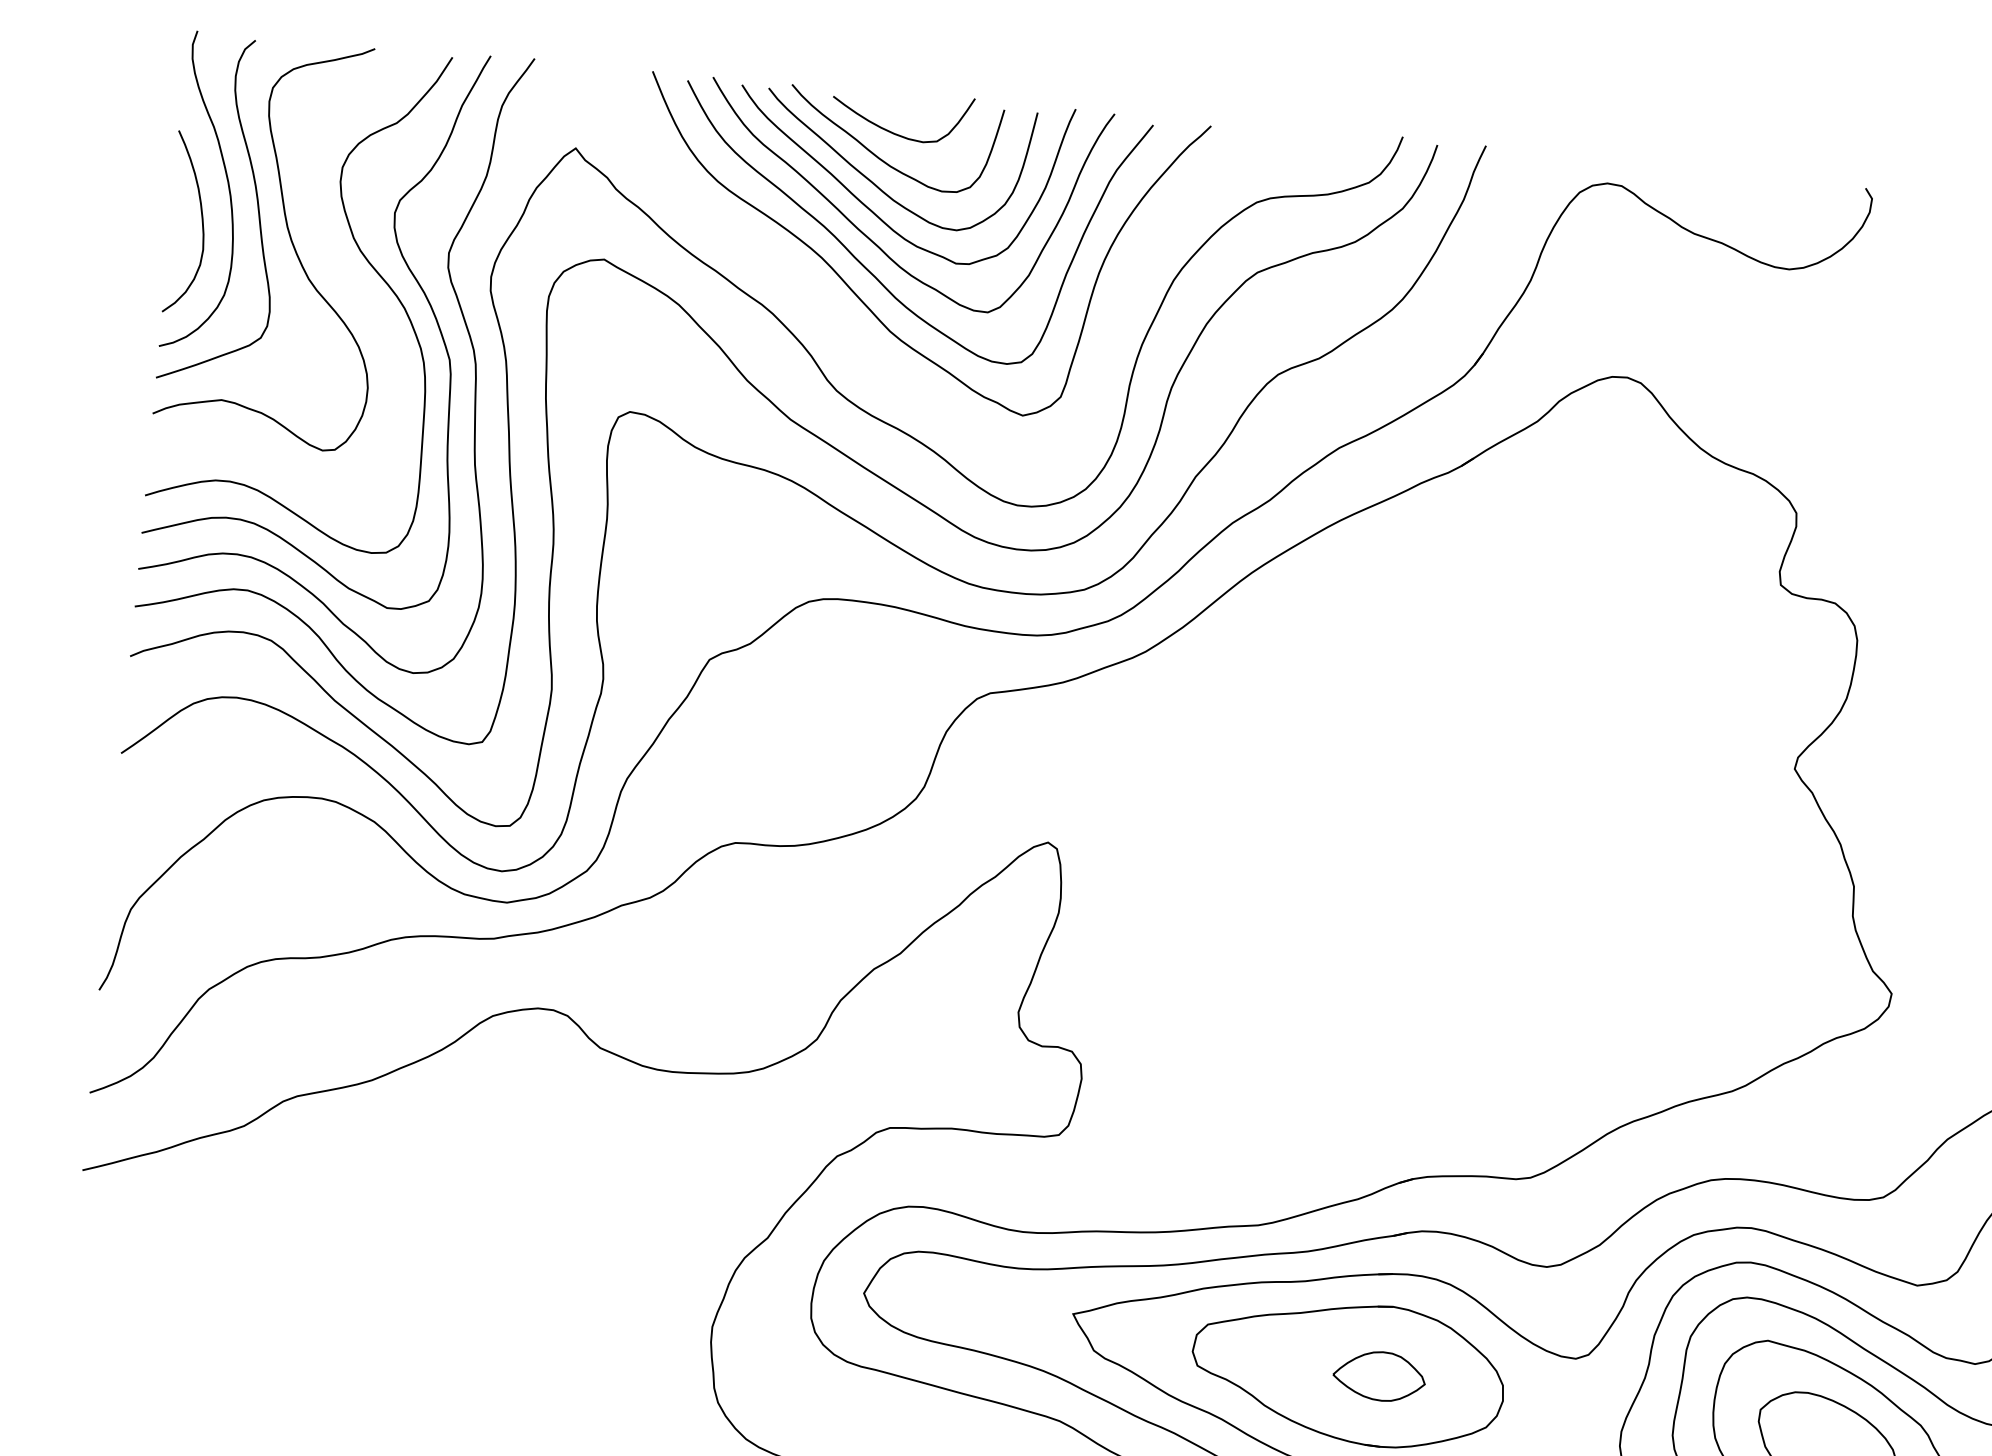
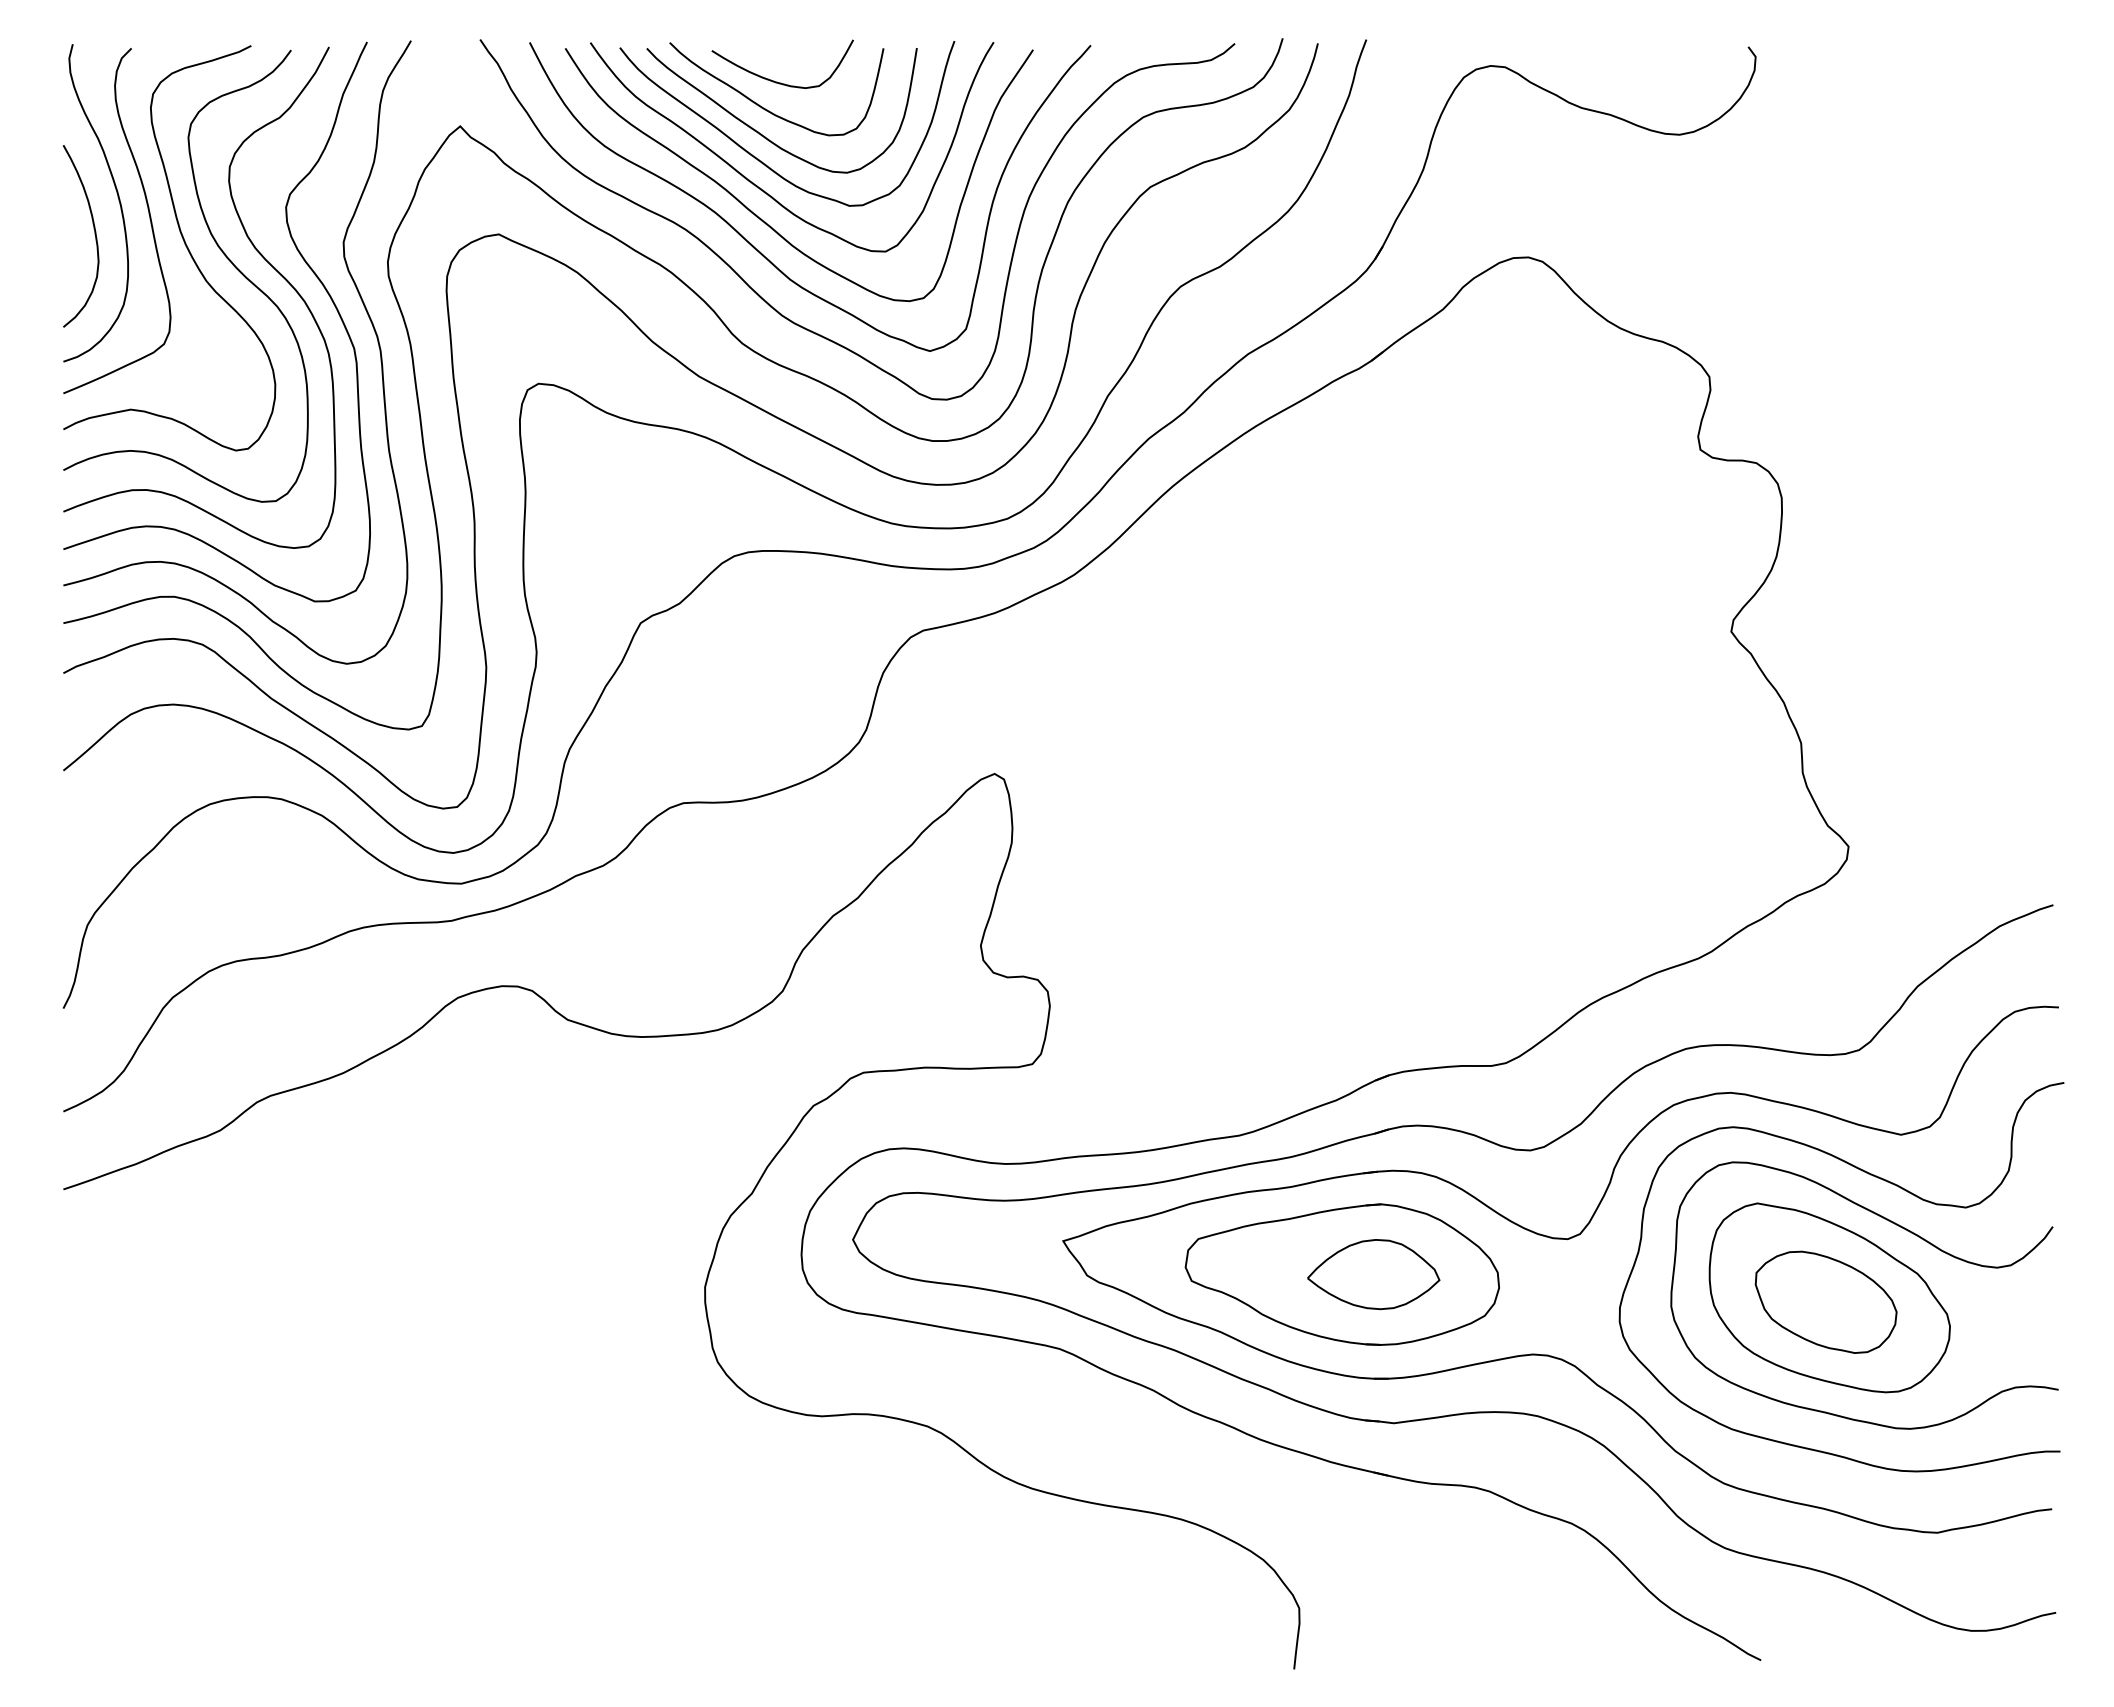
curve: (324, 248) -> (219, 249), added
curve: (899, 379) -> (803, 326), added
part: (1379, 1376) -> (1373, 1274), size x1.43

